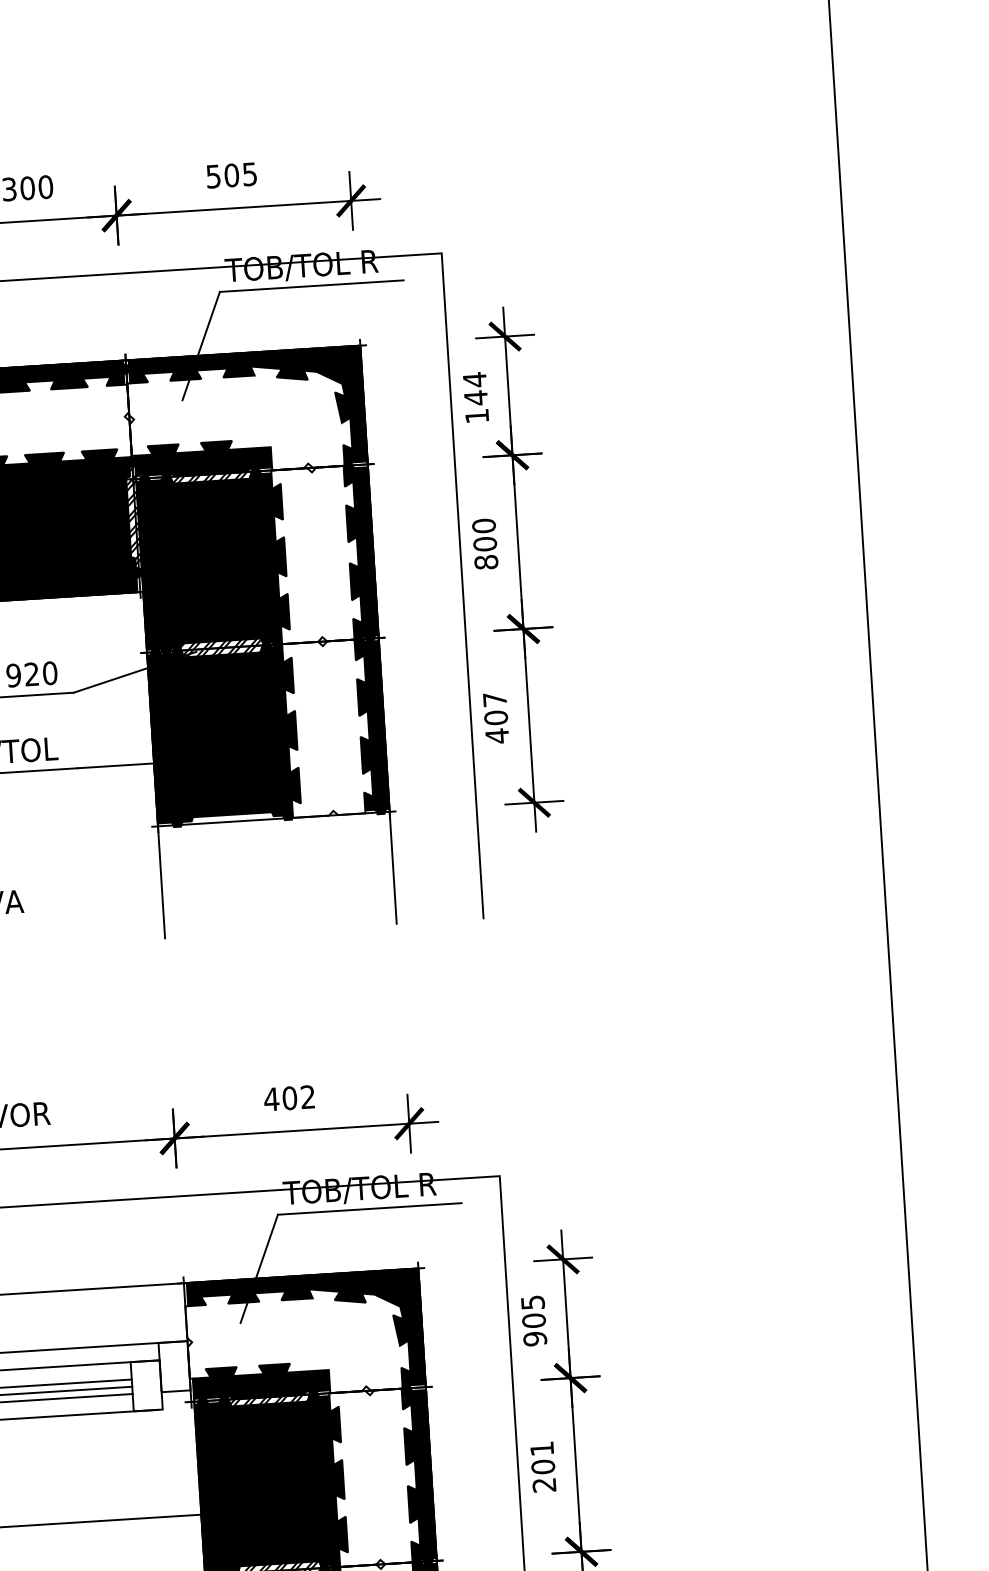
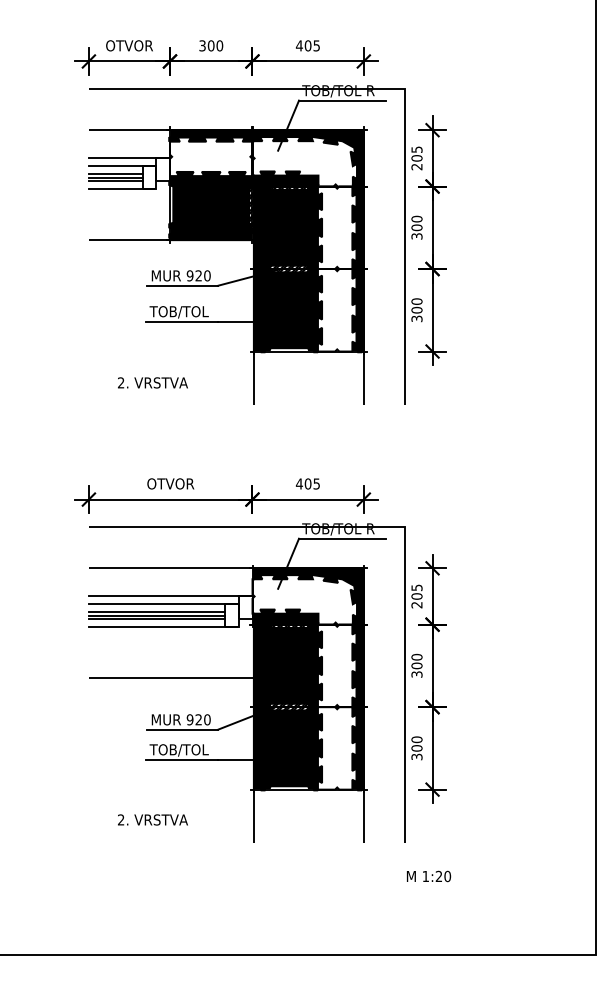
text: (211, 175) -> (298, 45), 505 -> 405
text: (475, 398) -> (416, 158), 144 -> 205
text: (485, 562) -> (416, 236), 800 -> 300
text: (495, 718) -> (416, 310), 407 -> 300
text: (307, 1096) -> (316, 483), 402 -> 405
text: (534, 1337) -> (416, 604), 905 -> 205
text: (542, 1466) -> (416, 665), 201 -> 300

